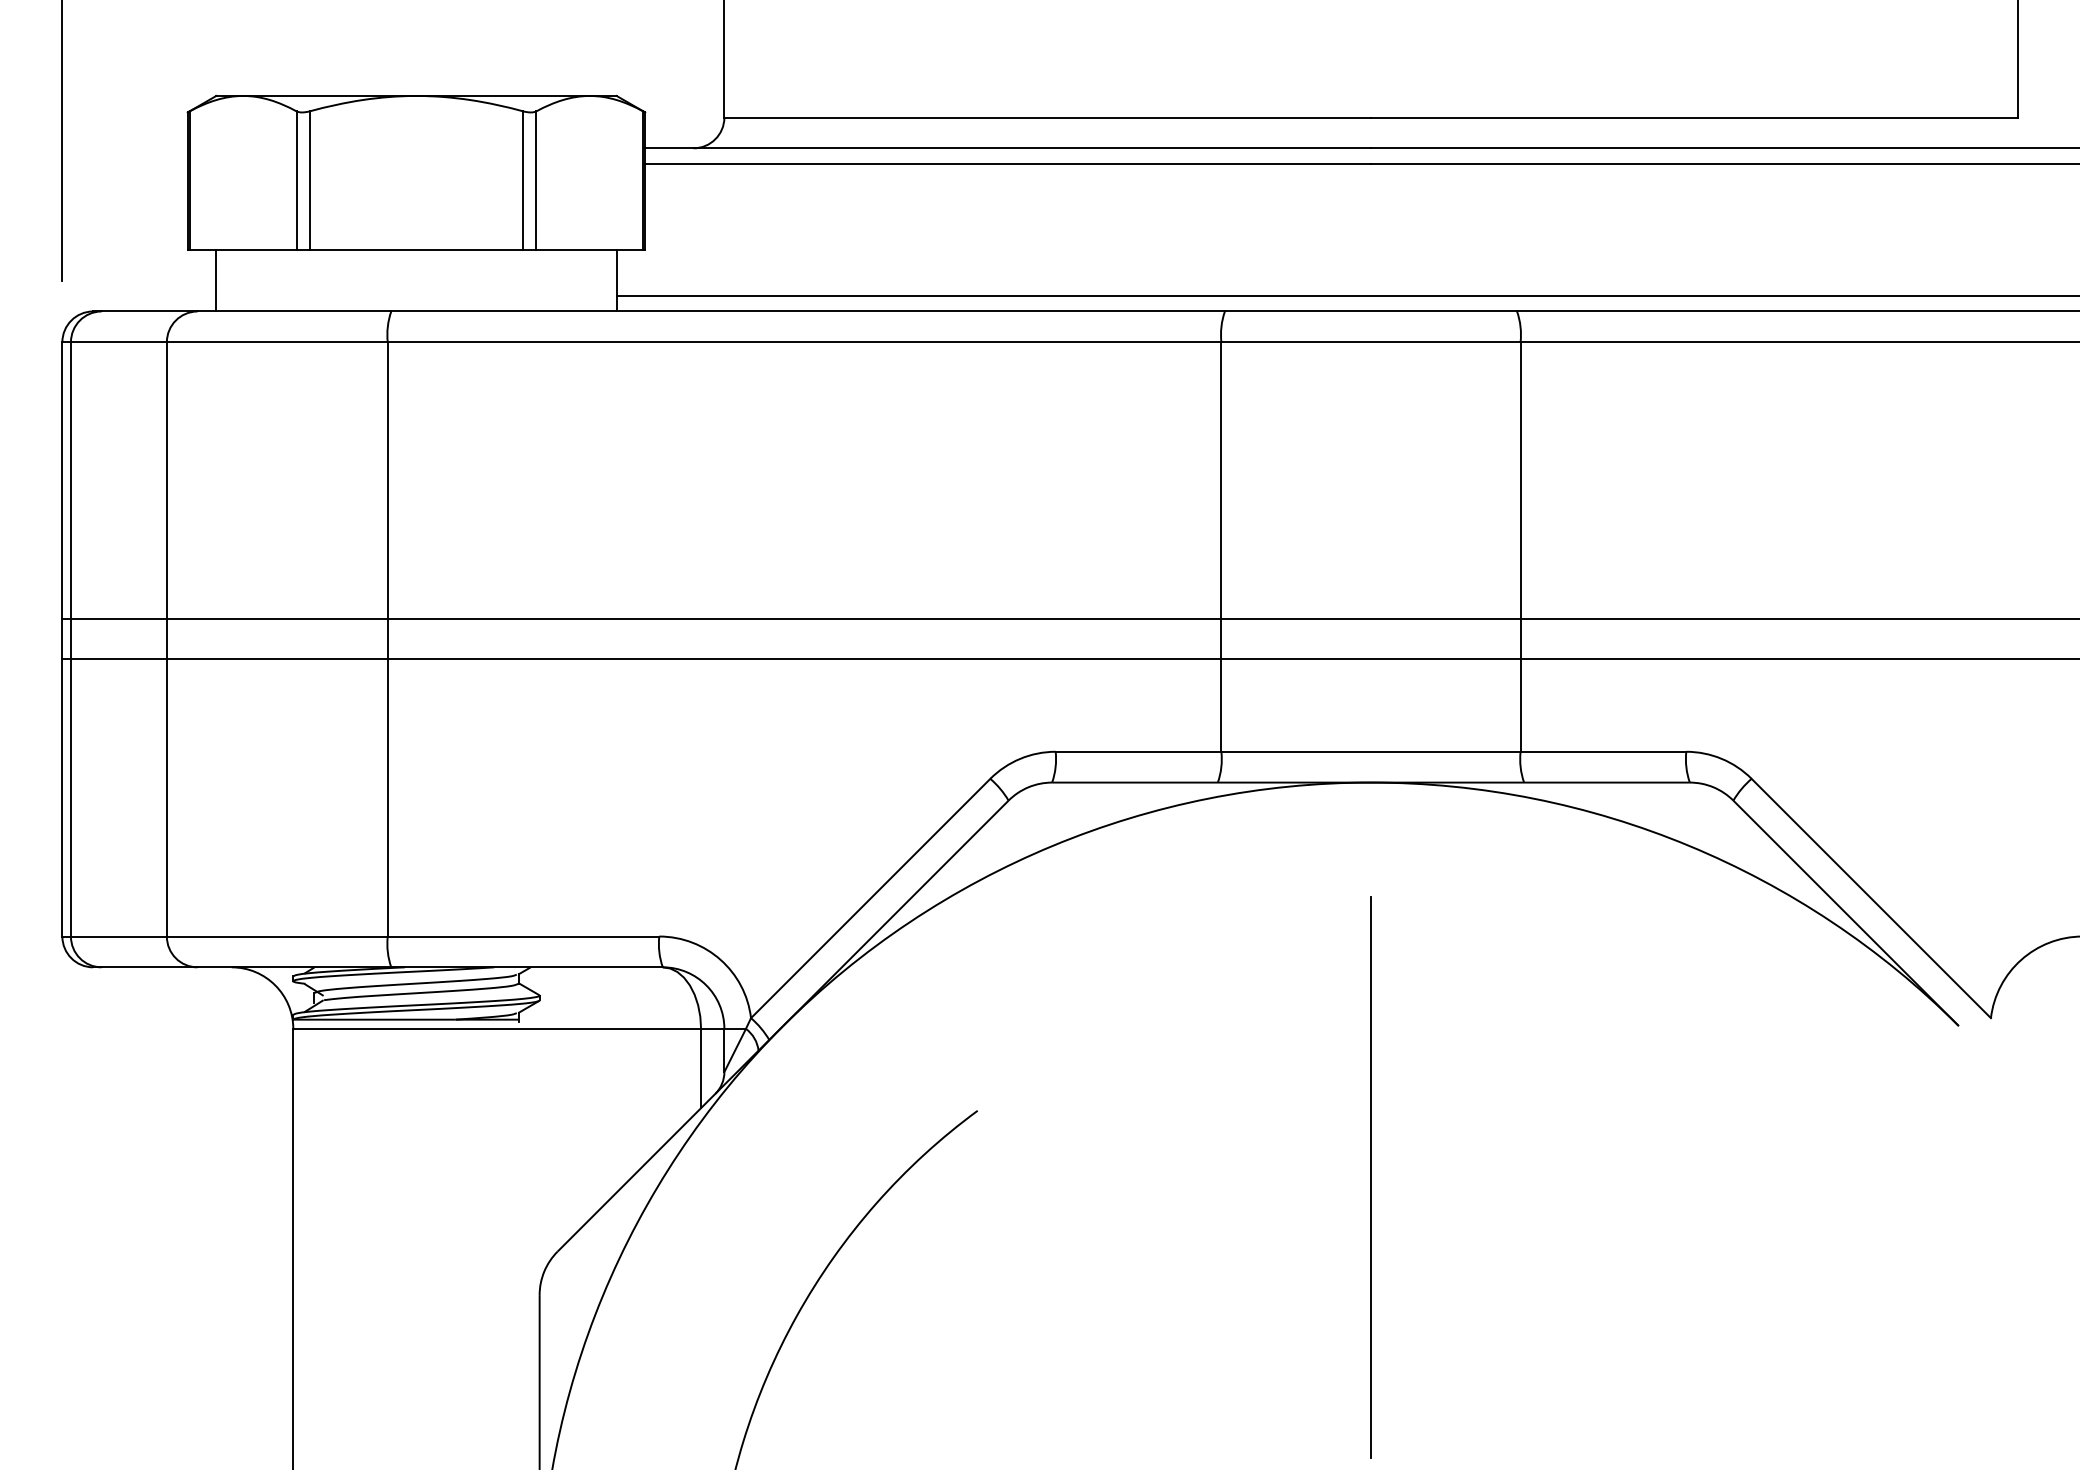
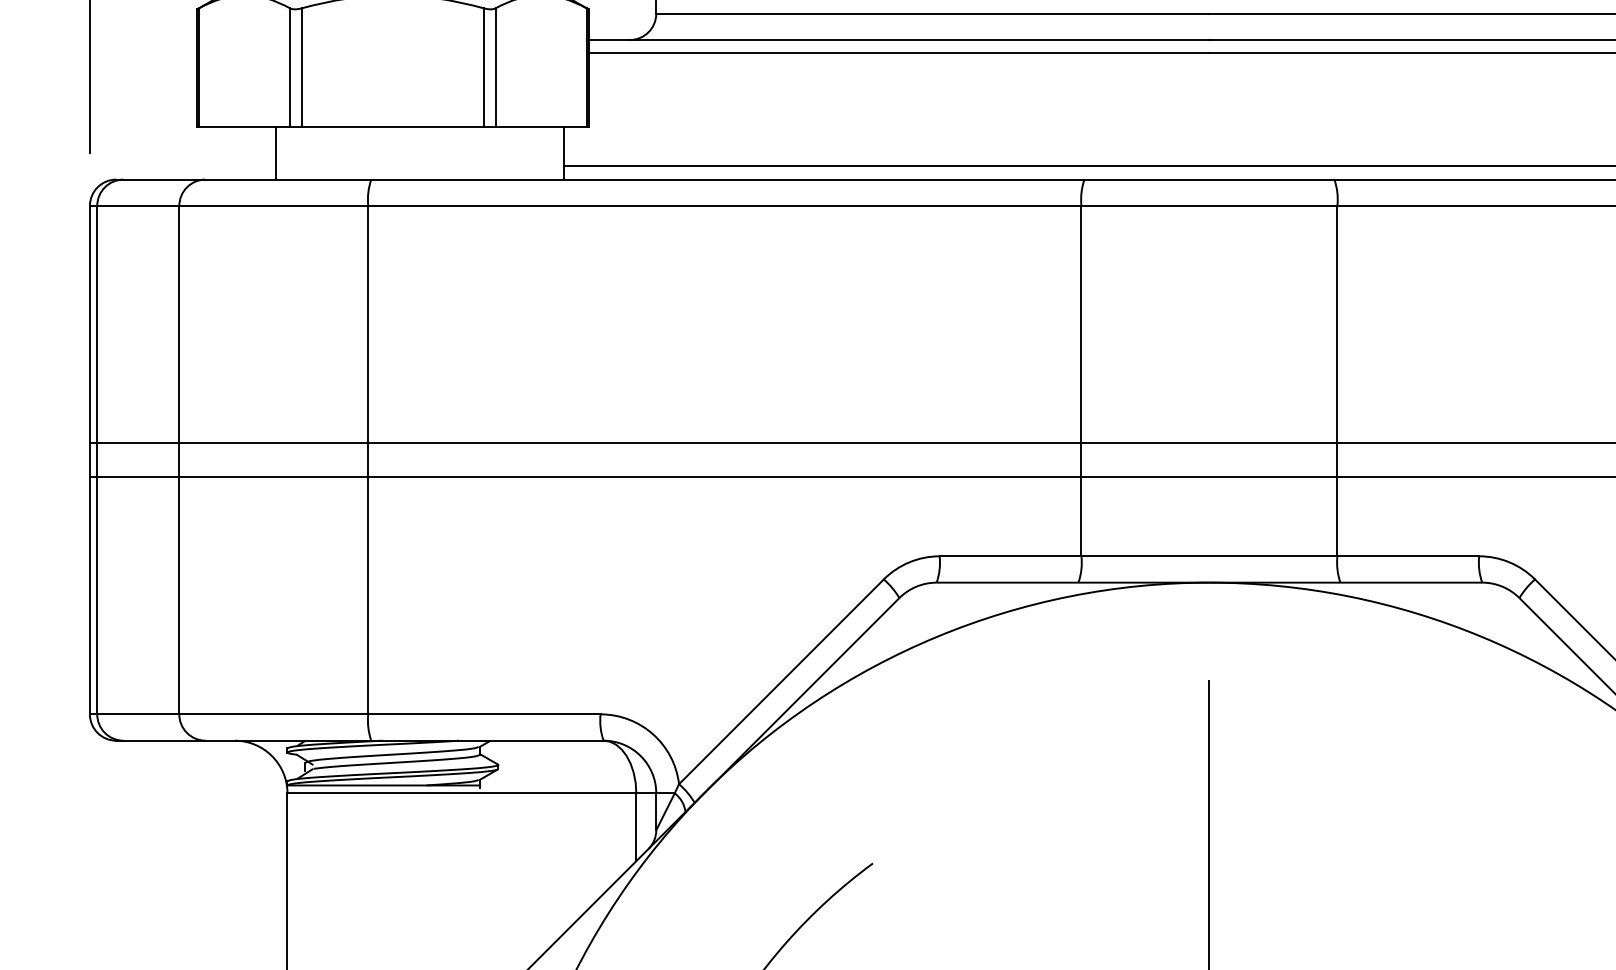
line: (216, 280) -> (275, 153), moved

